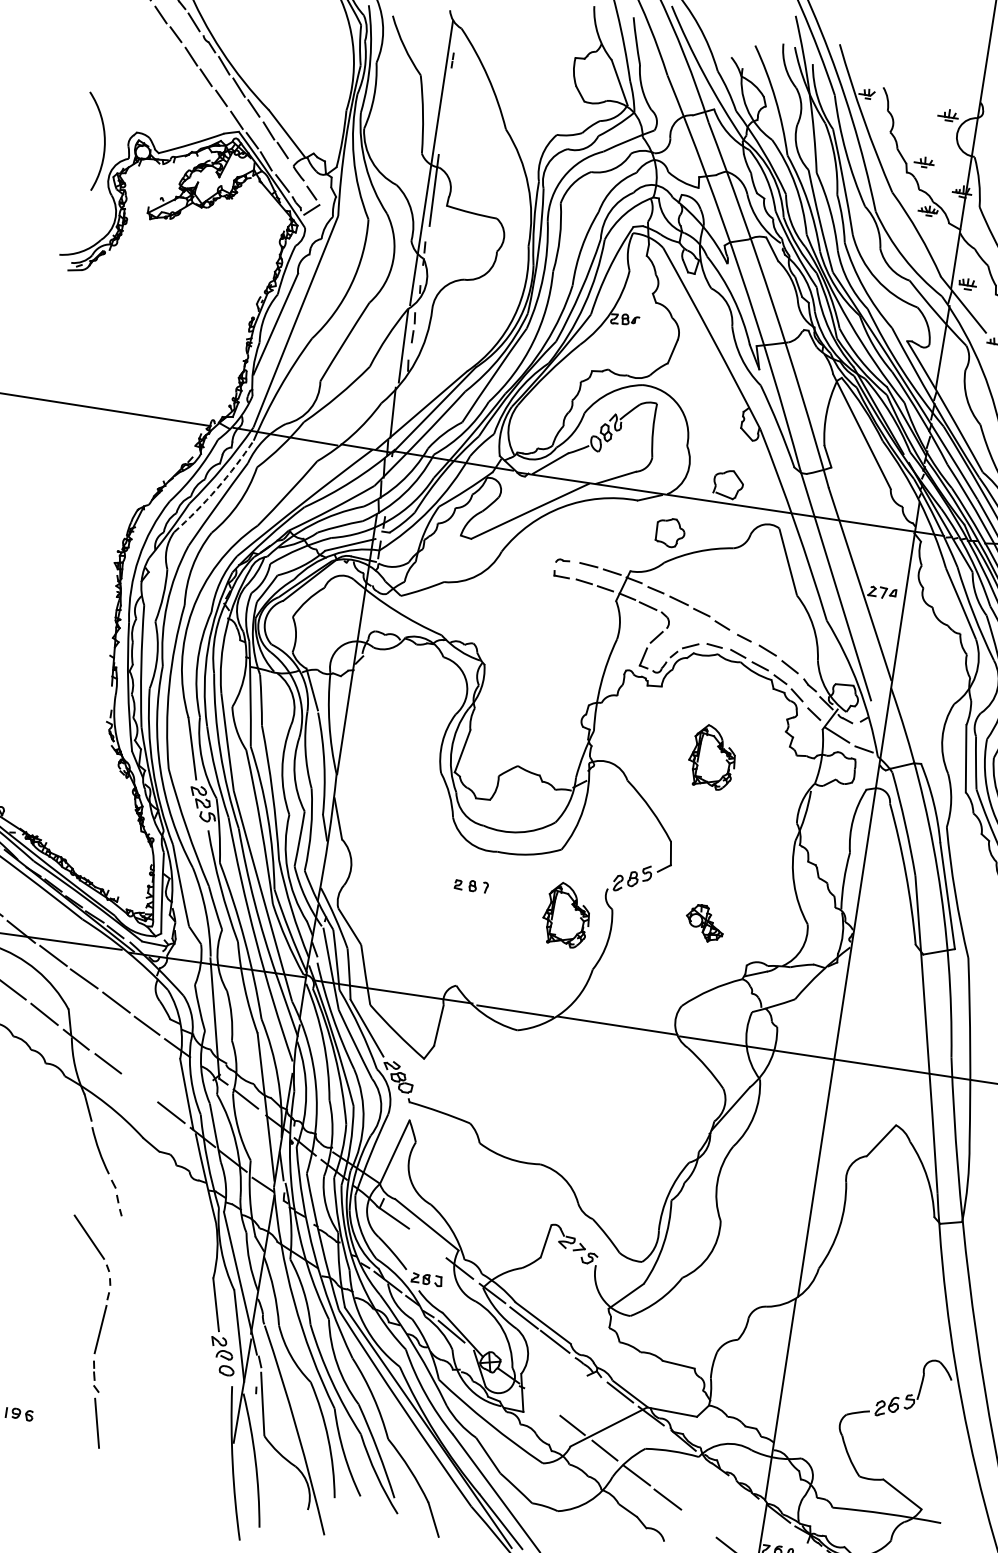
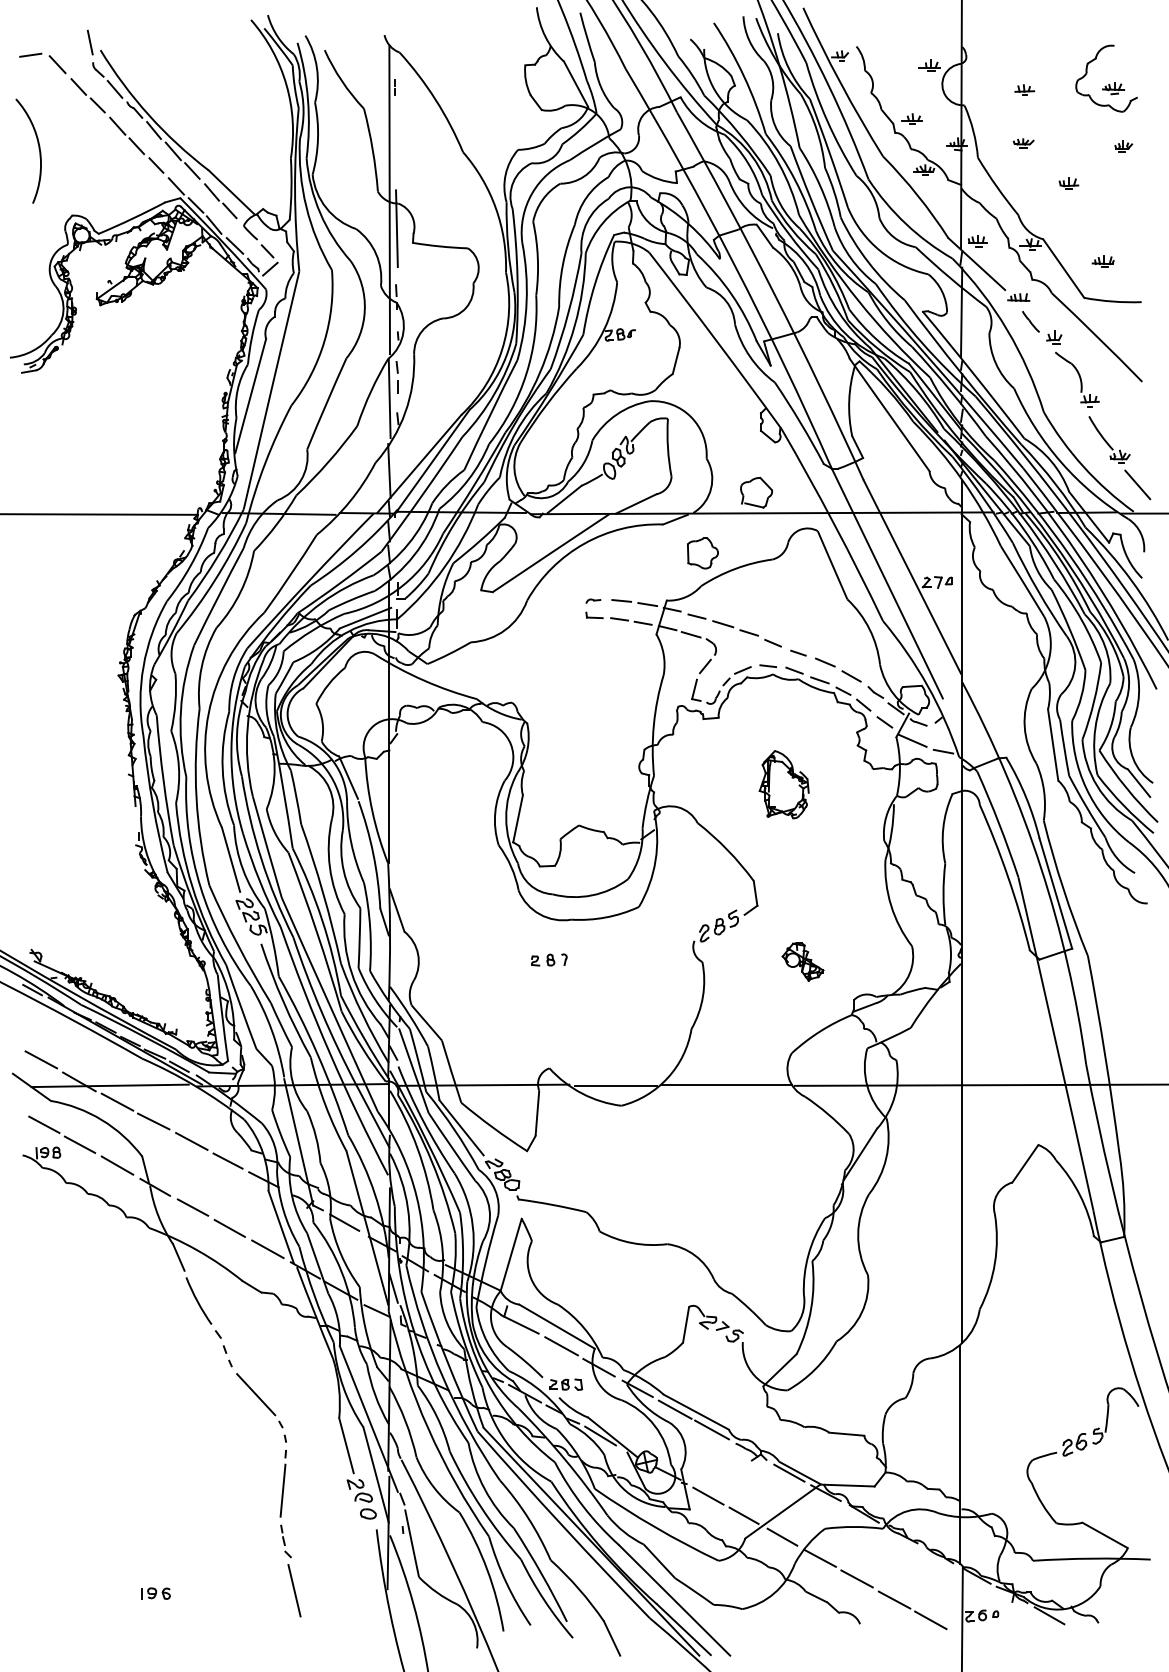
arc: (103, 141) -> (38, 149), moved
arc: (216, 488) -> (214, 580), dashed -> solid
part: (566, 914) -> (654, 975), removed
line: (138, 1088) -> (229, 1228), added
line: (428, 1243) -> (561, 1346), added
part: (98, 1333) -> (281, 1495), moved
line: (542, 1401) -> (708, 1495), added
line: (699, 1523) -> (894, 1599), added

